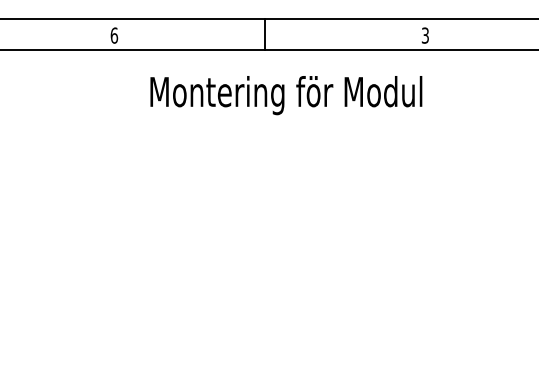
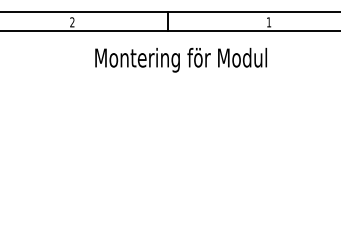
text: (114, 35) -> (72, 22), 6 -> 2
text: (424, 35) -> (268, 22), 3 -> 1

